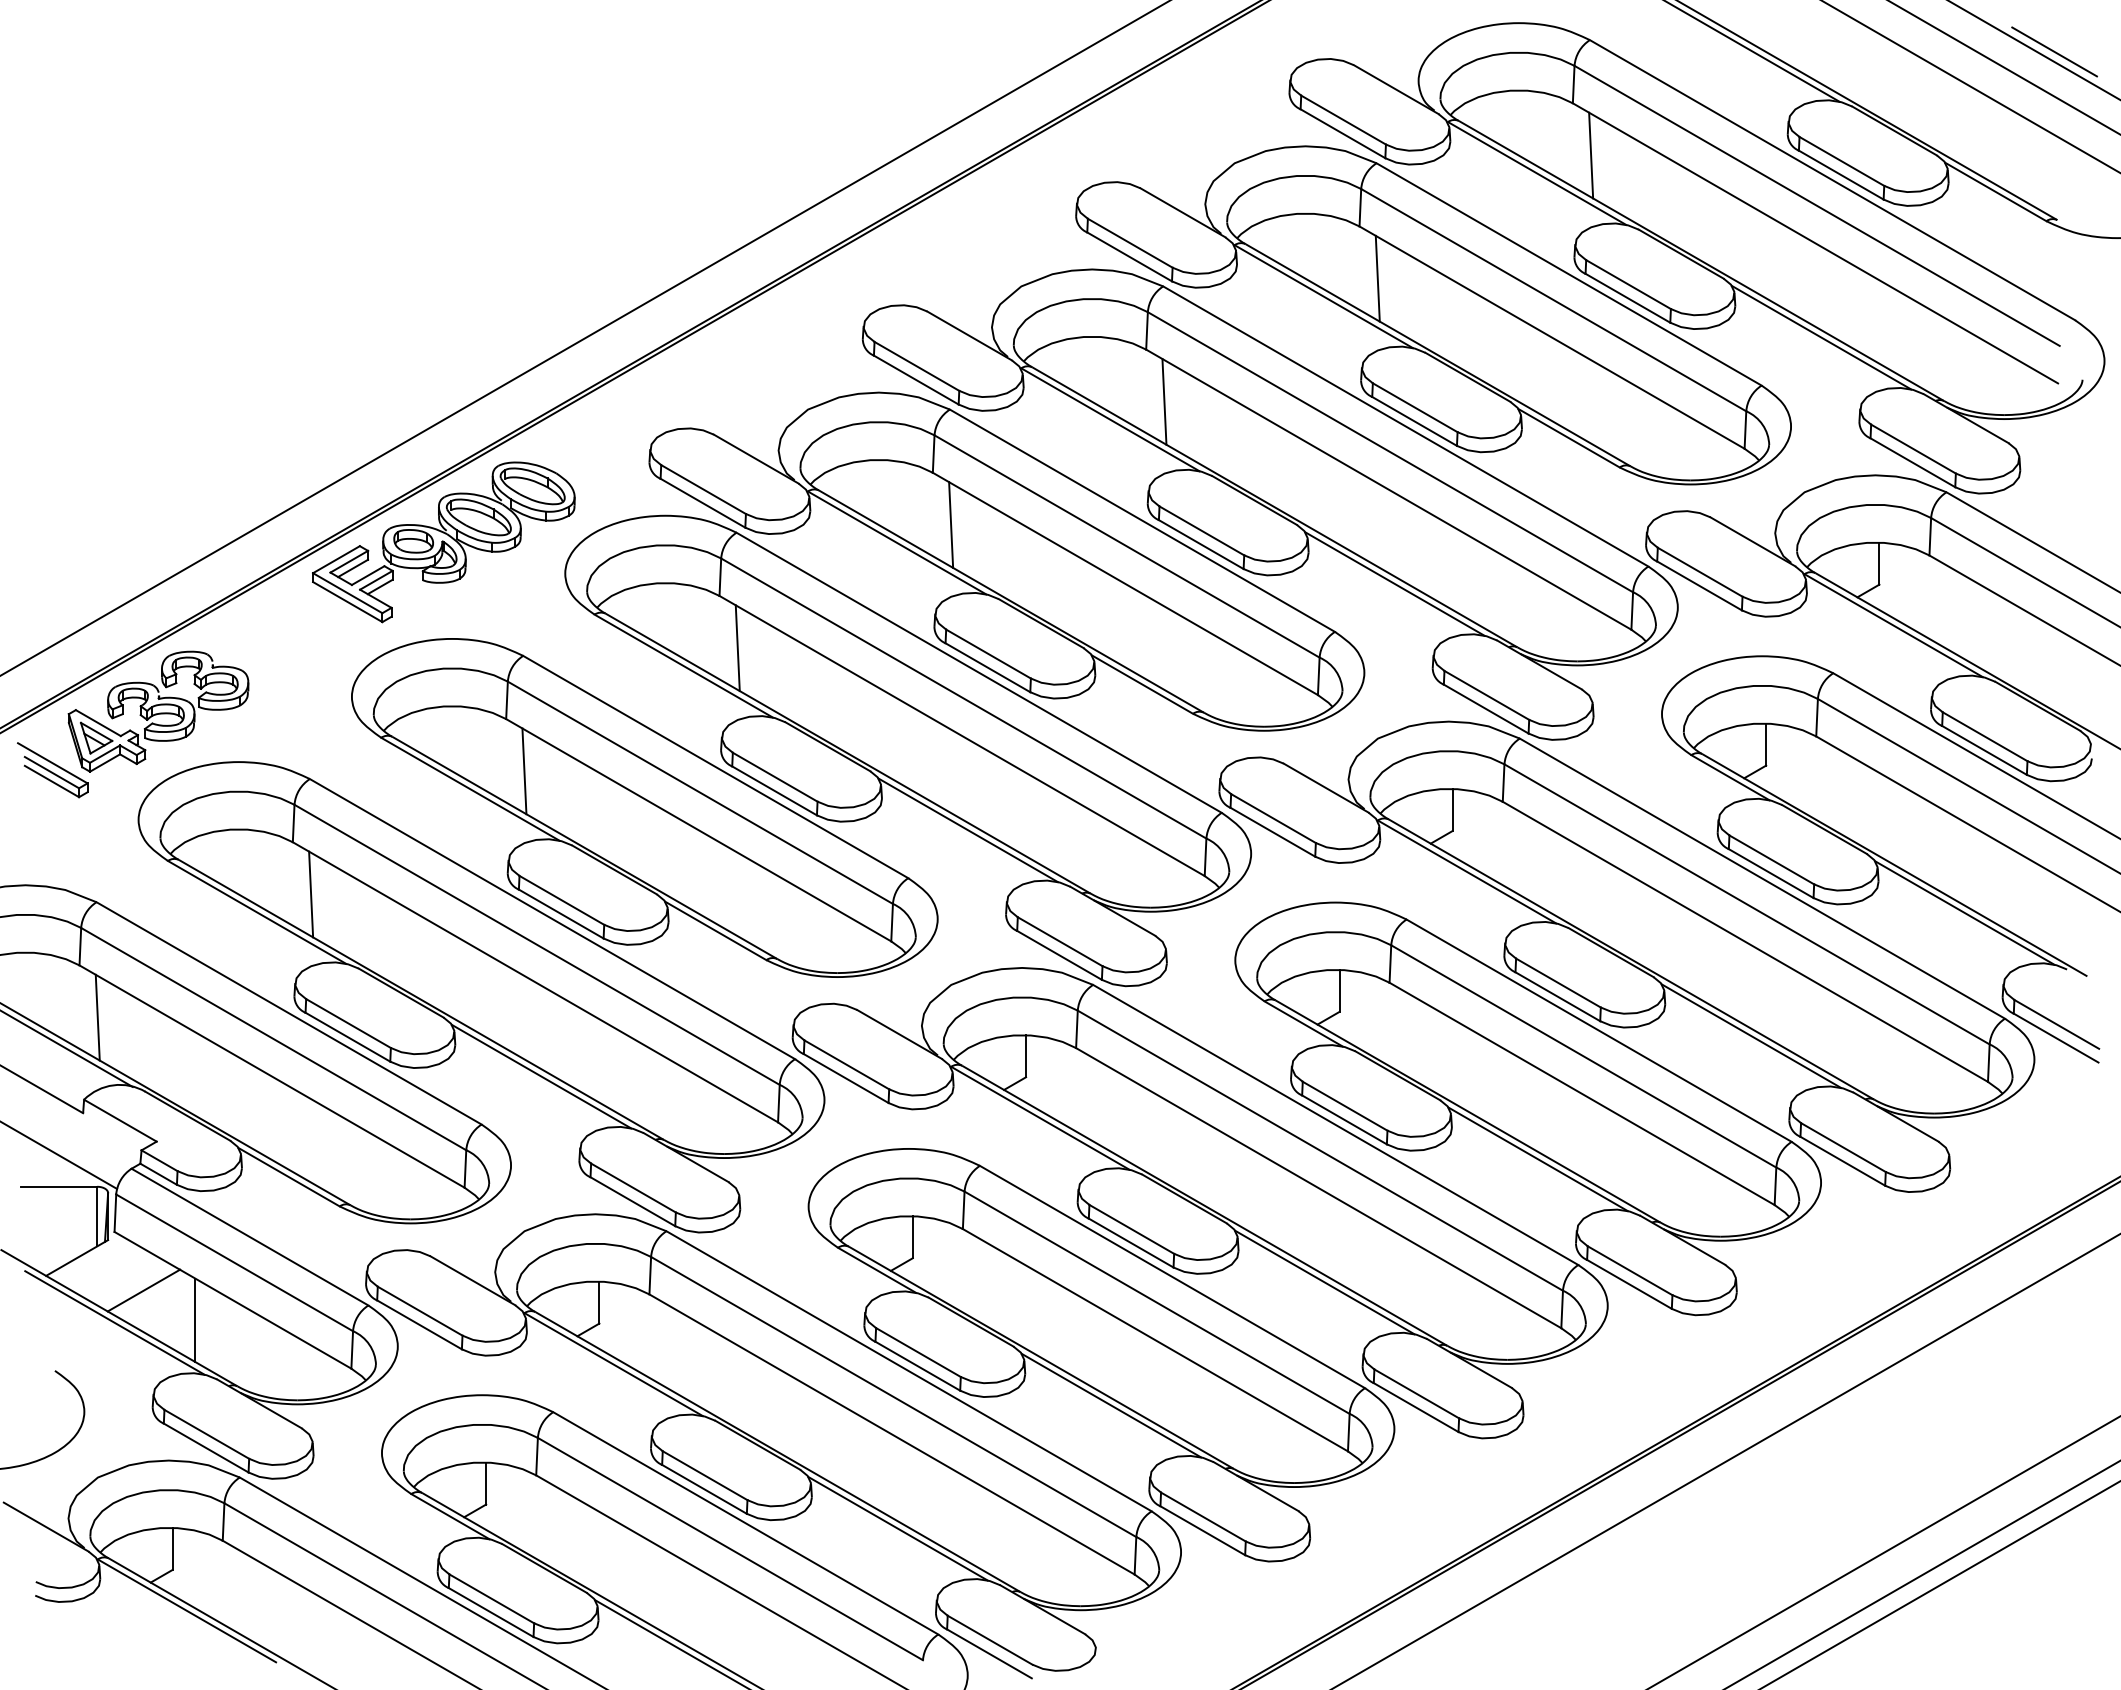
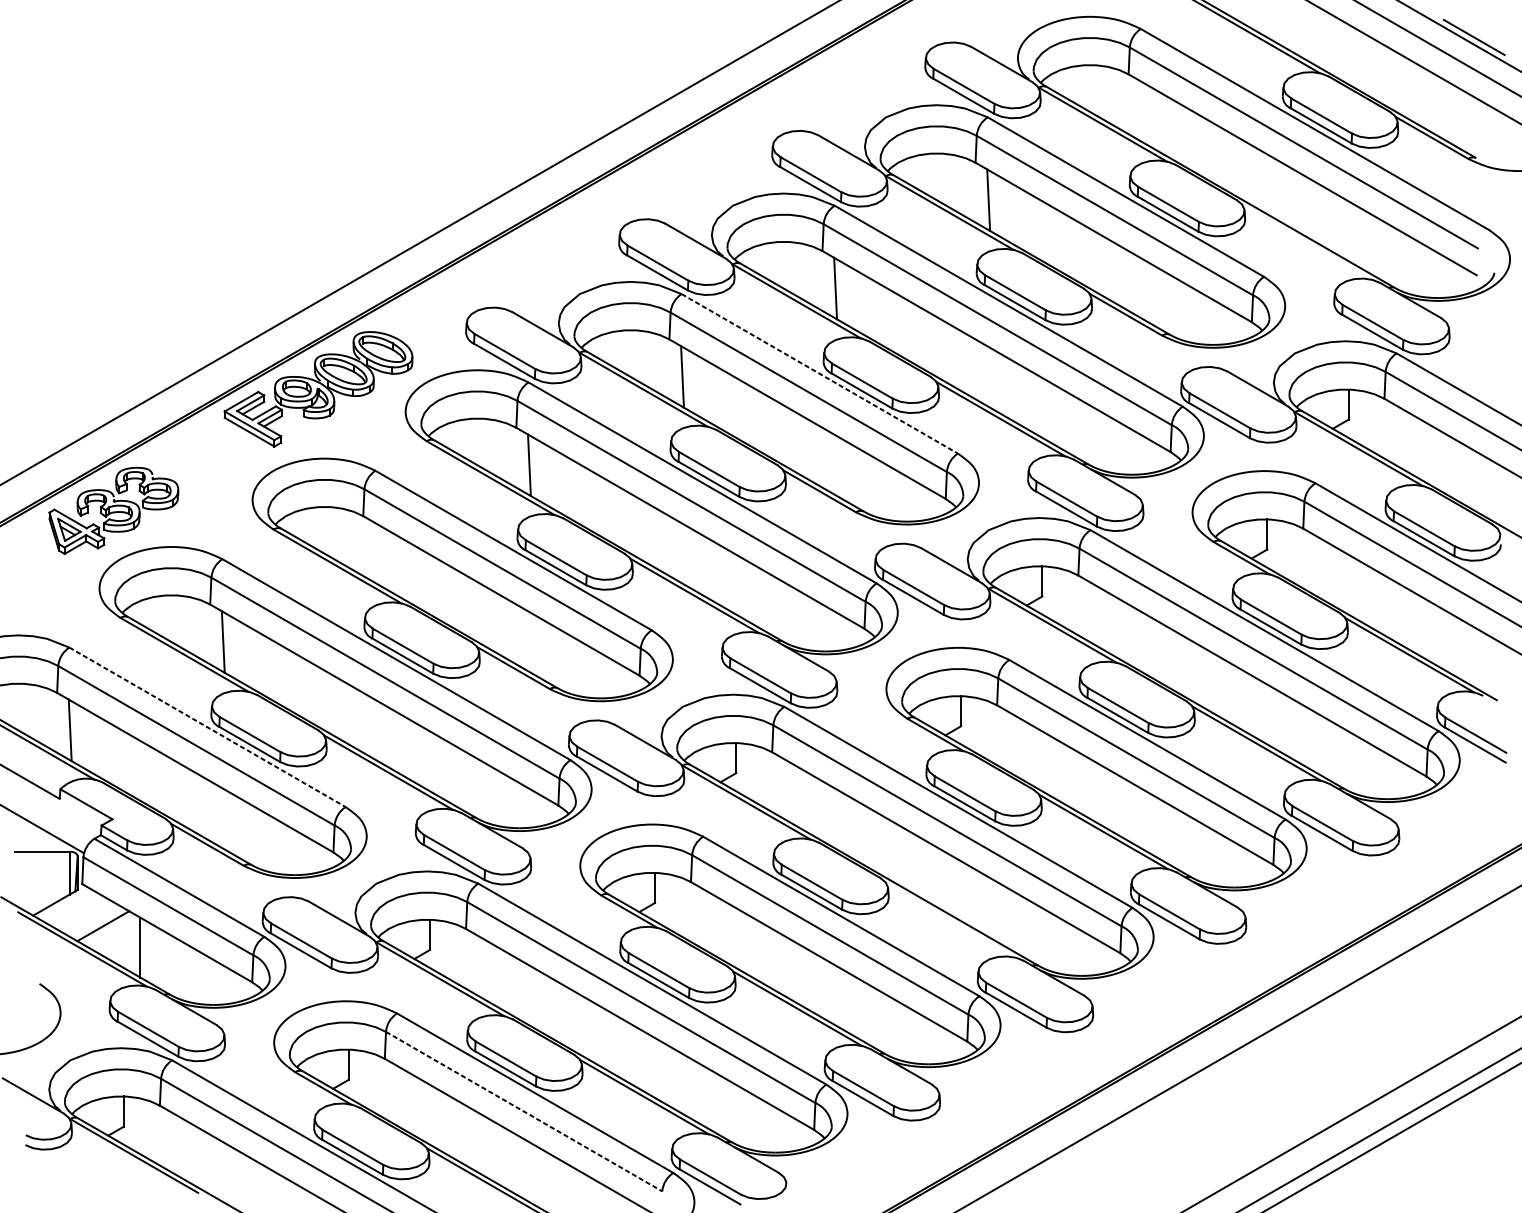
line: (1591, 155) -> (1141, 111), removed
line: (1821, 337) -> (1307, 242), removed
line: (1142, 520) -> (819, 373), solid -> dashed
part: (52, 770) -> (37, 553), removed
line: (524, 771) -> (376, 553), removed
line: (289, 1013) -> (207, 727), solid -> dashed
line: (1324, 1282) -> (950, 920), removed
line: (730, 1549) -> (524, 1111), solid -> dashed

